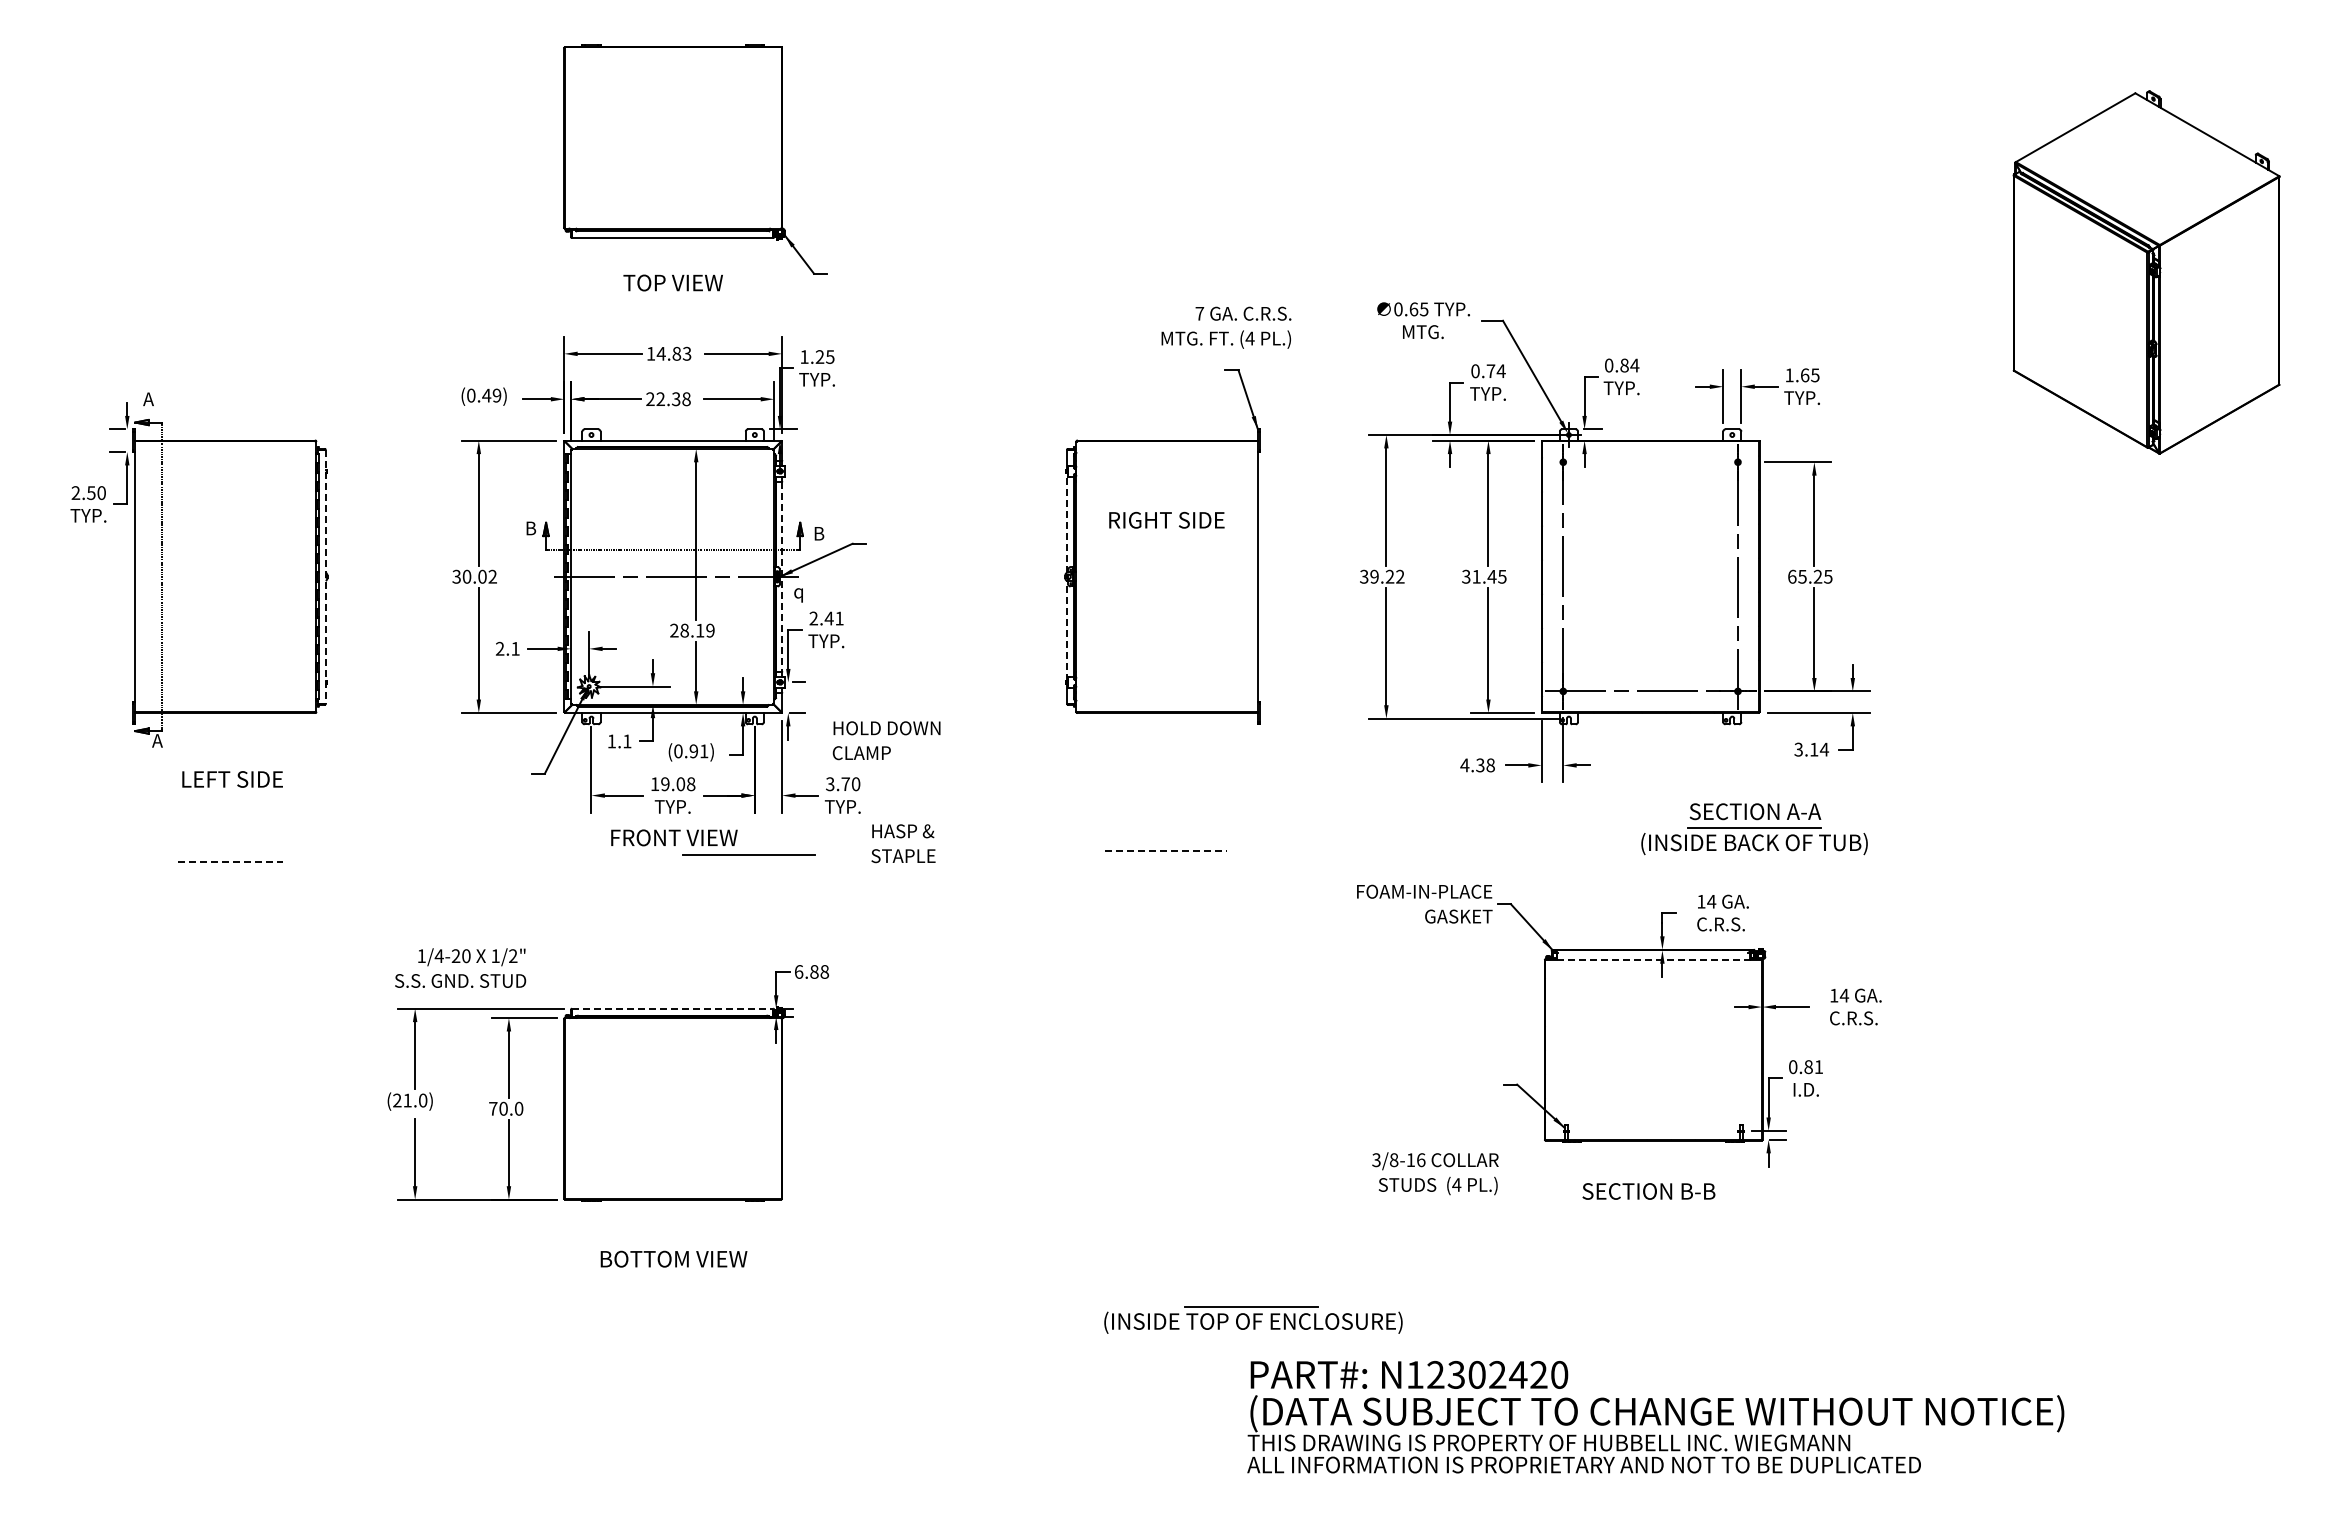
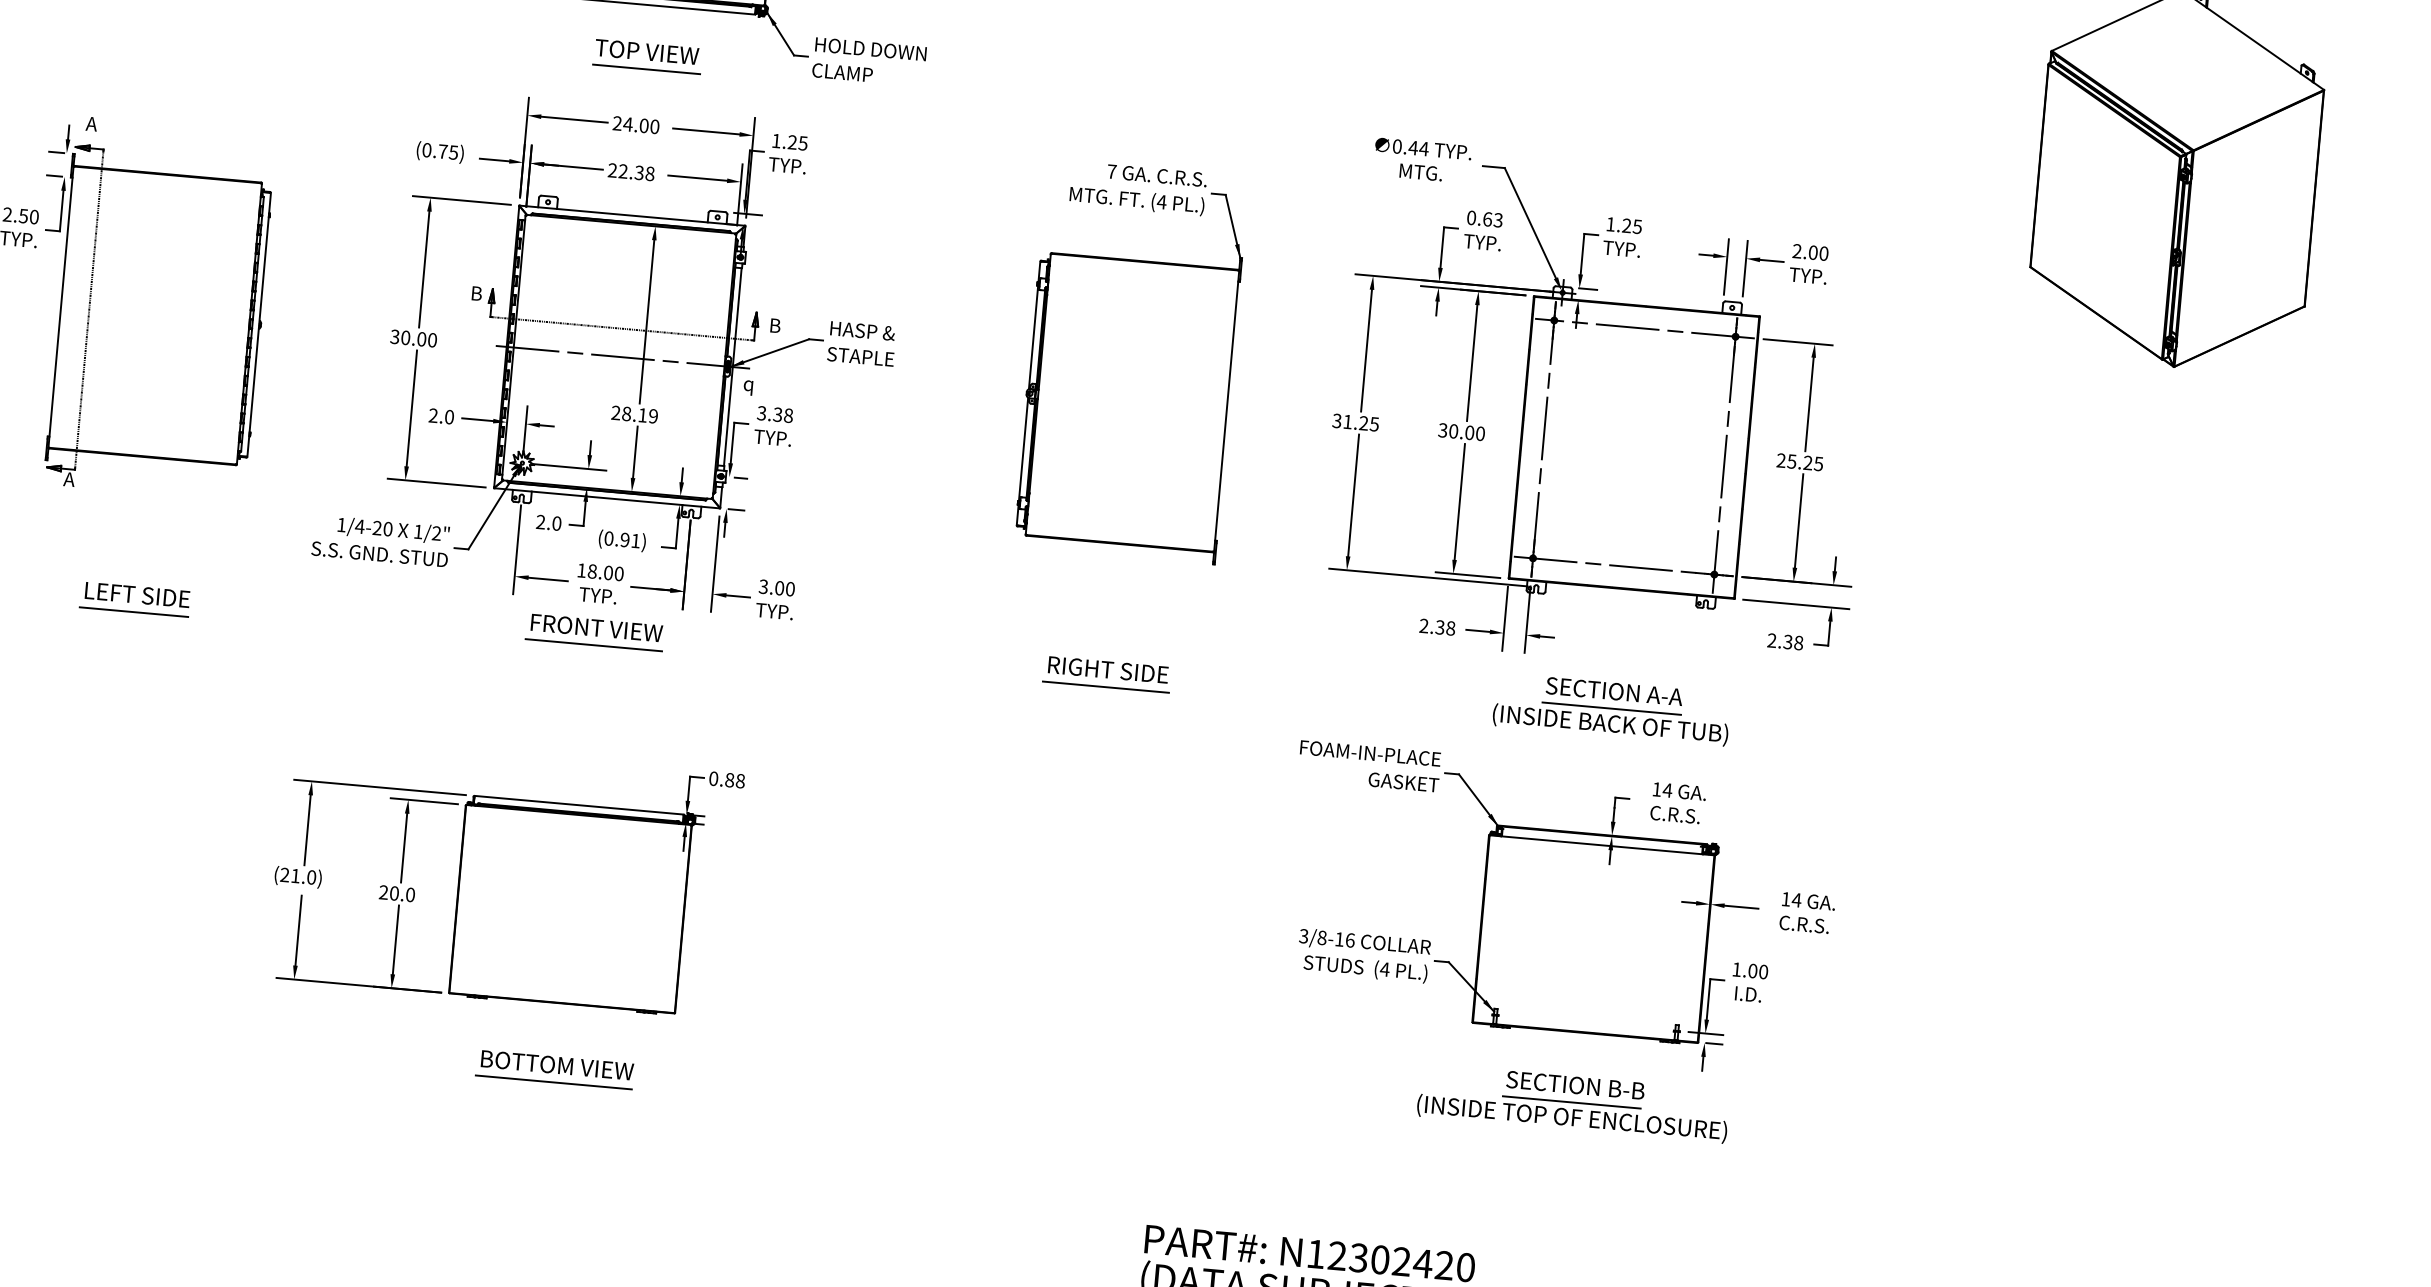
line: (674, 299) -> (646, 69), added
text: (1418, 309) -> (1418, 148), 0.65 -> 0.44
text: (1226, 327) -> (1138, 188), moved
text: (668, 353) -> (635, 124), 14.83 -> 24.00
text: (1622, 365) -> (1624, 225), 0.84 -> 1.25
text: (1495, 371) -> (1492, 220), 0.74 -> 0.63
text: (1802, 375) -> (1810, 252), 1.65 -> 2.00
text: (491, 395) -> (447, 151), (0.49) -> (0.75)
line: (1650, 462) -> (1644, 328), added
text: (1166, 519) -> (1108, 669), moved
line: (1067, 522) -> (1034, 337), dashed -> solid
line: (325, 576) -> (258, 324), dashed -> solid
text: (492, 576) -> (432, 339), 30.02 -> 30.00
text: (1387, 576) -> (1361, 422), 39.22 -> 31.25
text: (1489, 576) -> (1467, 432), 31.45 -> 30.00
text: (1792, 576) -> (1781, 460), 65.25 -> 25.25
line: (782, 577) -> (733, 367), dashed -> solid
text: (826, 618) -> (775, 414), 2.41 -> 3.38
line: (1067, 630) -> (1024, 449), dashed -> solid
text: (515, 648) -> (449, 416), 2.1 -> 2.0
text: (886, 740) -> (869, 61), moved
text: (619, 741) -> (548, 522), 1.1 -> 2.0
text: (1811, 749) -> (1785, 641), 3.14 -> 2.38
text: (1464, 765) -> (1423, 626), 4.38 -> 2.38
text: (232, 779) -> (137, 595), moved
text: (678, 784) -> (606, 573), 19.08 -> 18.00
text: (845, 784) -> (779, 588), 3.70 -> 3.00
part: (1754, 829) -> (1611, 709), moved
text: (903, 843) -> (861, 343), moved
line: (1166, 850) -> (1106, 686), dashed -> solid
line: (748, 854) -> (593, 645), moved
line: (231, 862) -> (134, 612), dashed -> solid
line: (1653, 959) -> (1601, 845), dashed -> solid
text: (460, 967) -> (380, 540), moved
text: (798, 971) -> (713, 778), 6.88 -> 0.88
line: (672, 1008) -> (579, 804), dashed -> solid
text: (1806, 1067) -> (1750, 971), 0.81 -> 1.00
text: (493, 1108) -> (384, 892), 70.0 -> 20.0
text: (1435, 1173) -> (1363, 955), moved
line: (671, 1275) -> (553, 1082), added
part: (1253, 1319) -> (1572, 1115), moved

